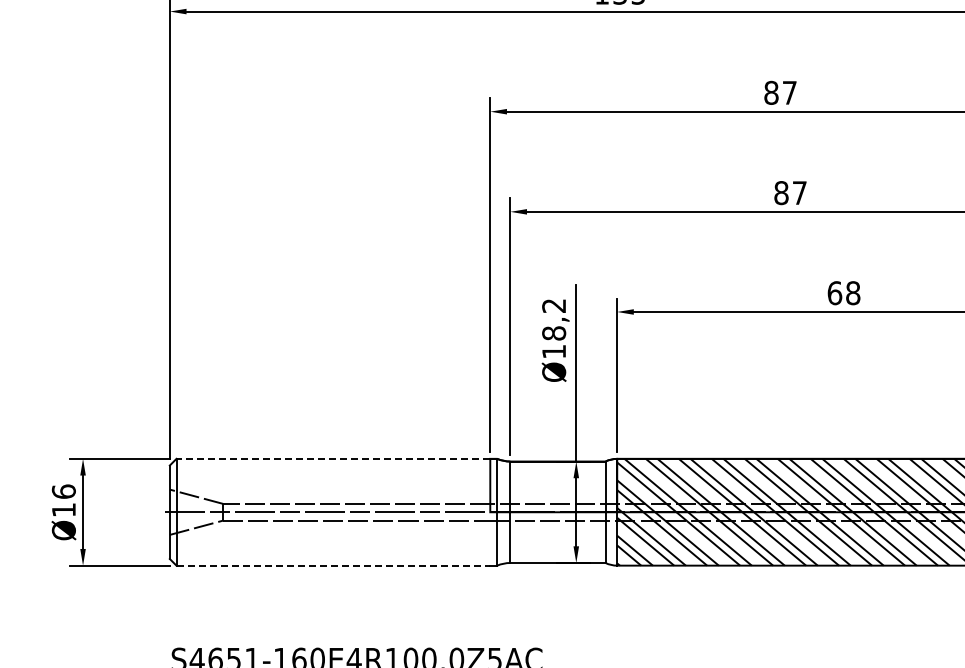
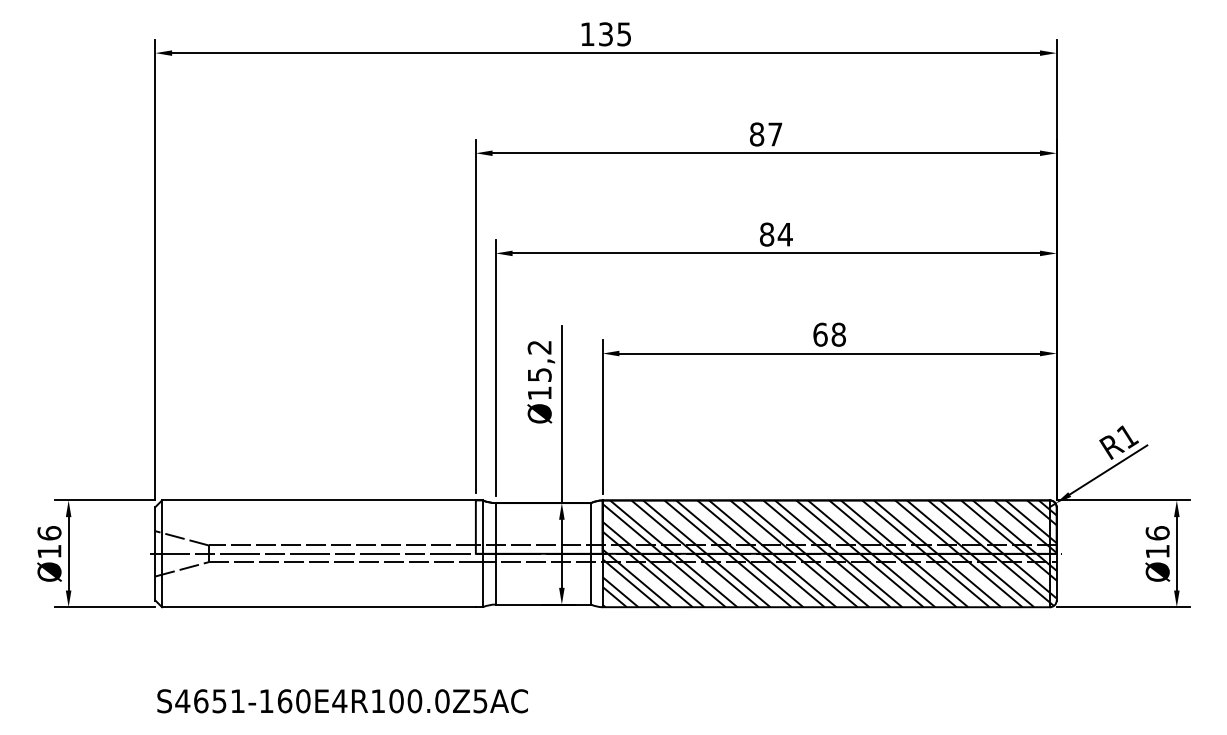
text: (798, 192) -> (784, 234), 87 -> 84
text: (553, 332) -> (539, 374), Ø18,2 -> Ø15,2
line: (332, 458) -> (318, 500), dashed -> solid
line: (332, 565) -> (318, 607), dashed -> solid

